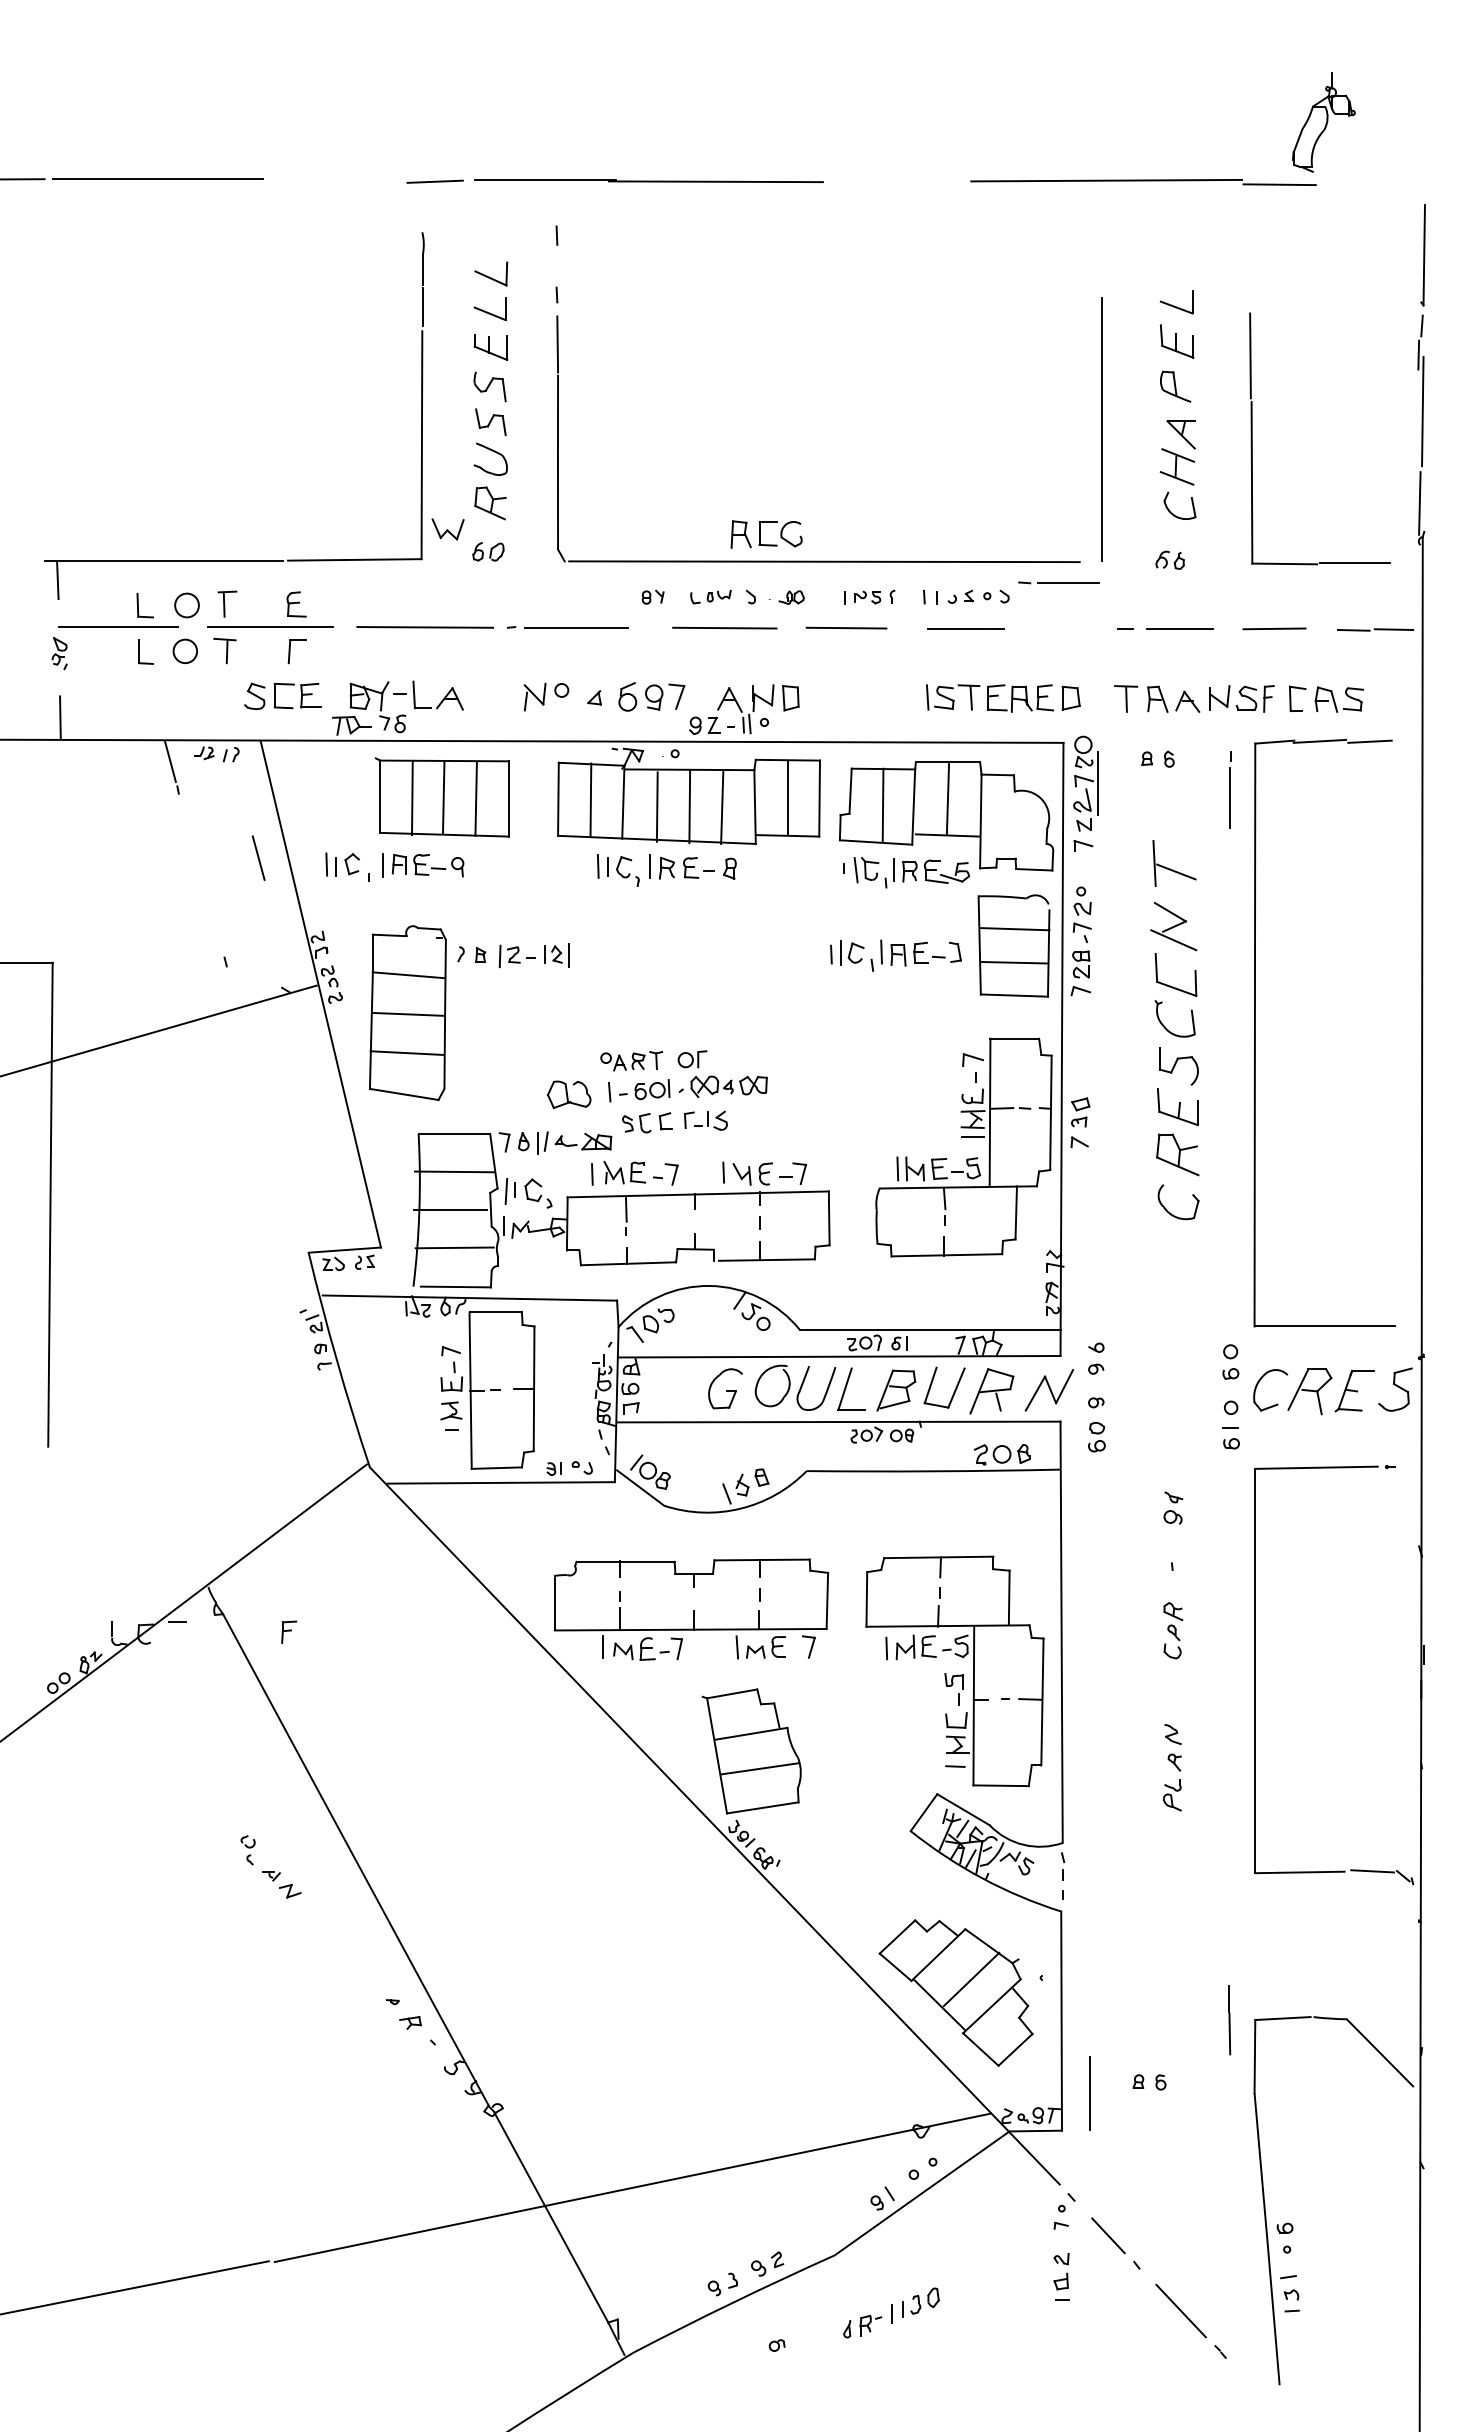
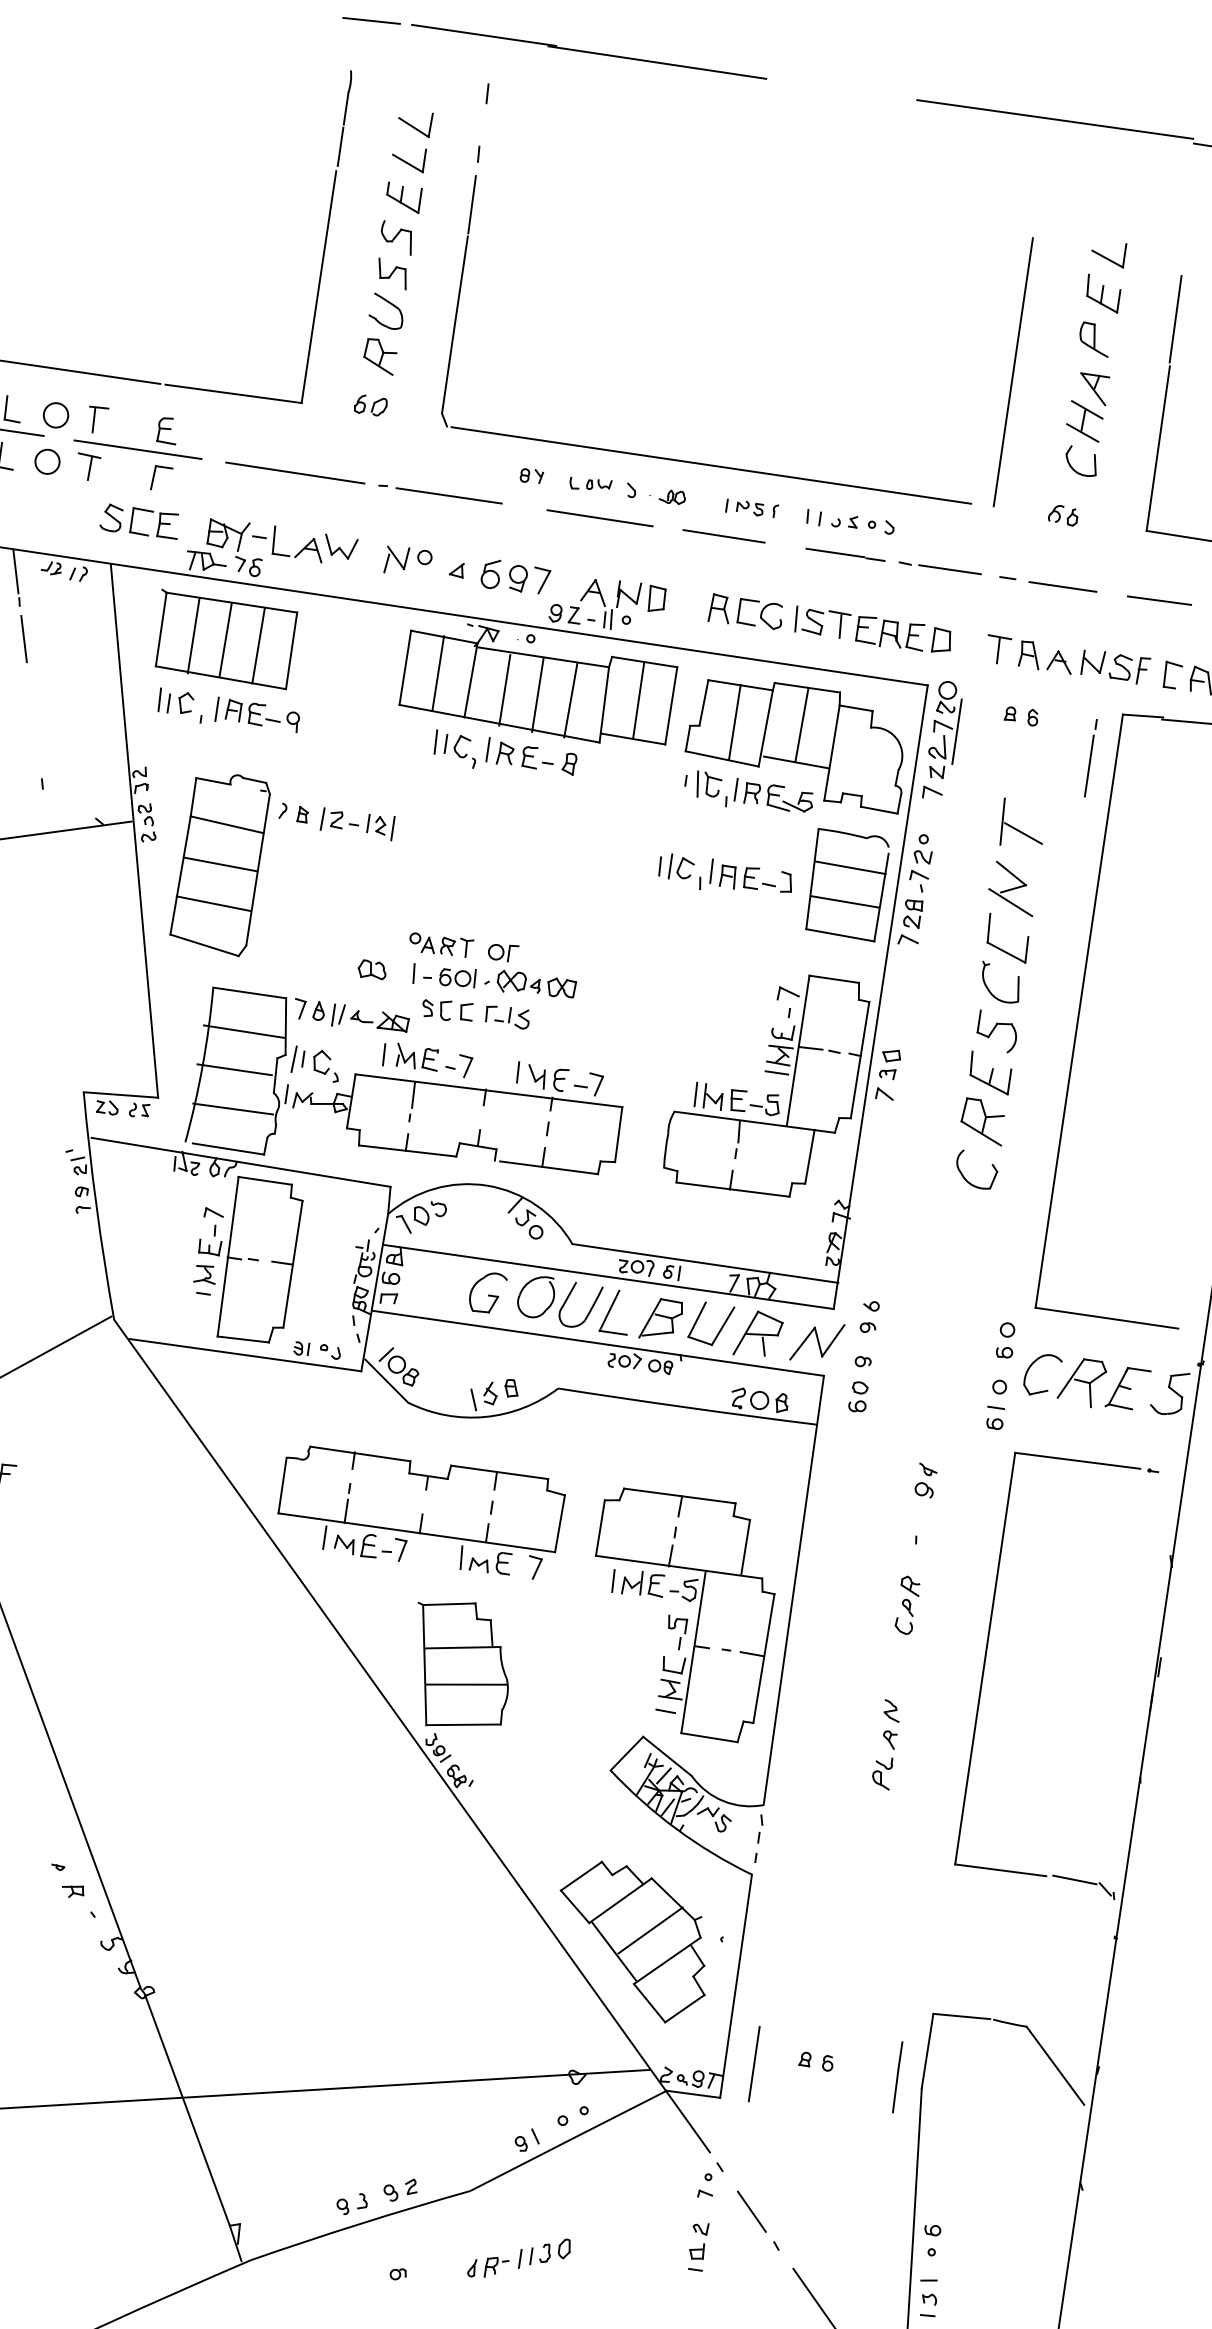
part: (447, 529) -> (339, 547), moved
part: (766, 534) -> (746, 612), moved
part: (1058, 582) -> (939, 568), moved
part: (441, 797) -> (223, 639), moved
line: (258, 857) -> (23, 638), moved
part: (568, 1094) -> (371, 969), size x0.62
line: (1229, 2020) -> (897, 2077), moved

